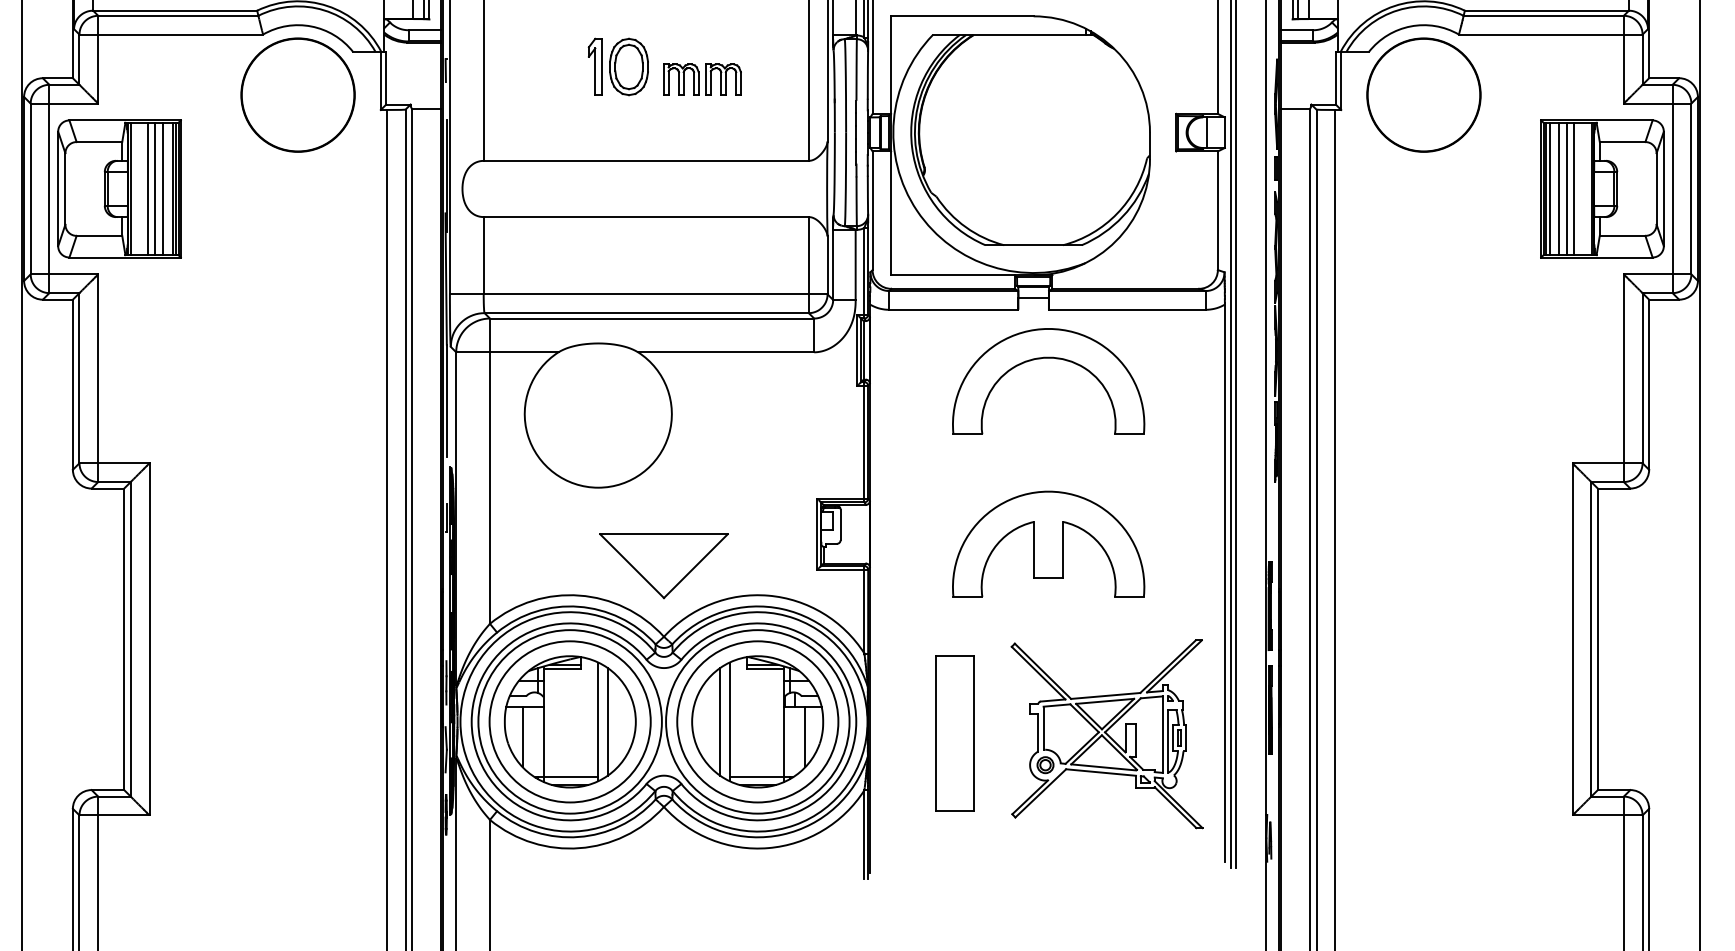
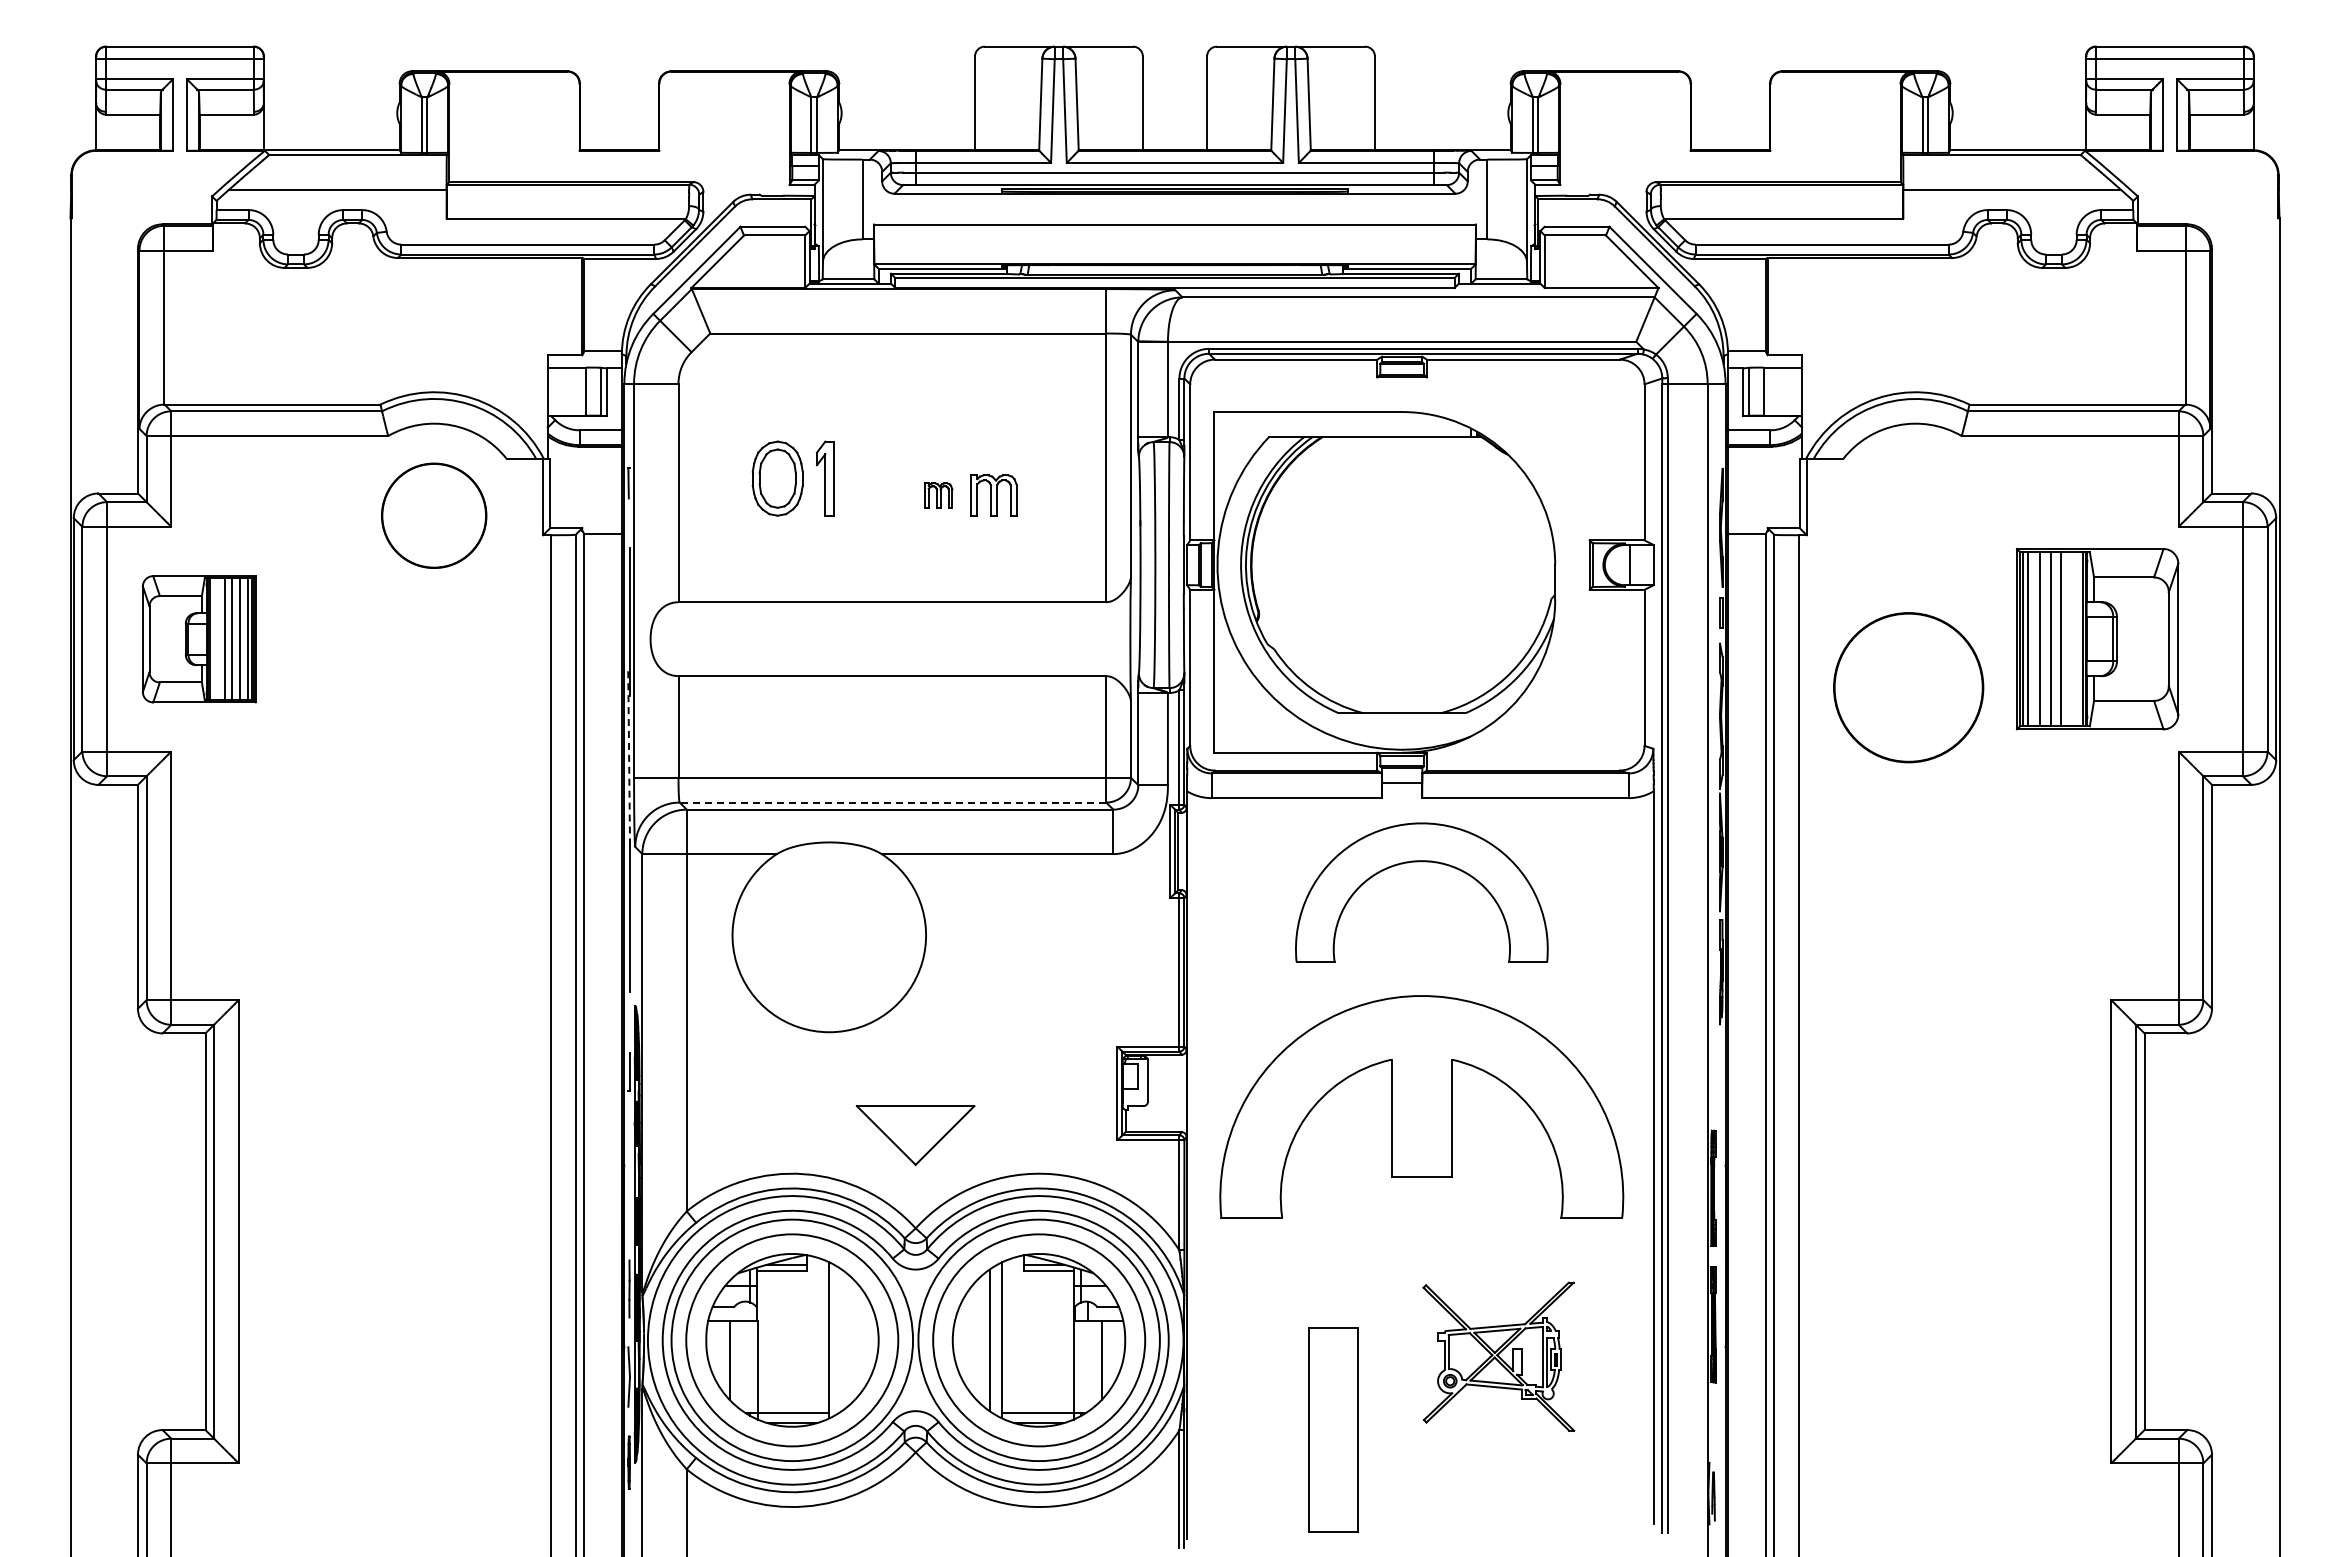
part: (628, 66) -> (777, 478), moved
part: (681, 79) -> (938, 495), size x0.6
circle: (297, 94) -> (433, 515), size x0.7
circle: (1423, 94) -> (1908, 687), moved
part: (119, 189) -> (199, 639), size x0.7
part: (1602, 189) -> (2097, 639), moved
line: (446, 279) -> (629, 758), solid -> dashed
line: (646, 313) -> (892, 802), solid -> dashed
part: (1048, 544) -> (1421, 1106), size x1.6
part: (663, 566) -> (915, 1135), size x0.7
line: (607, 721) -> (841, 1340), removed
part: (954, 732) -> (1333, 1429), moved
part: (1106, 734) -> (1498, 1356), size x0.6

